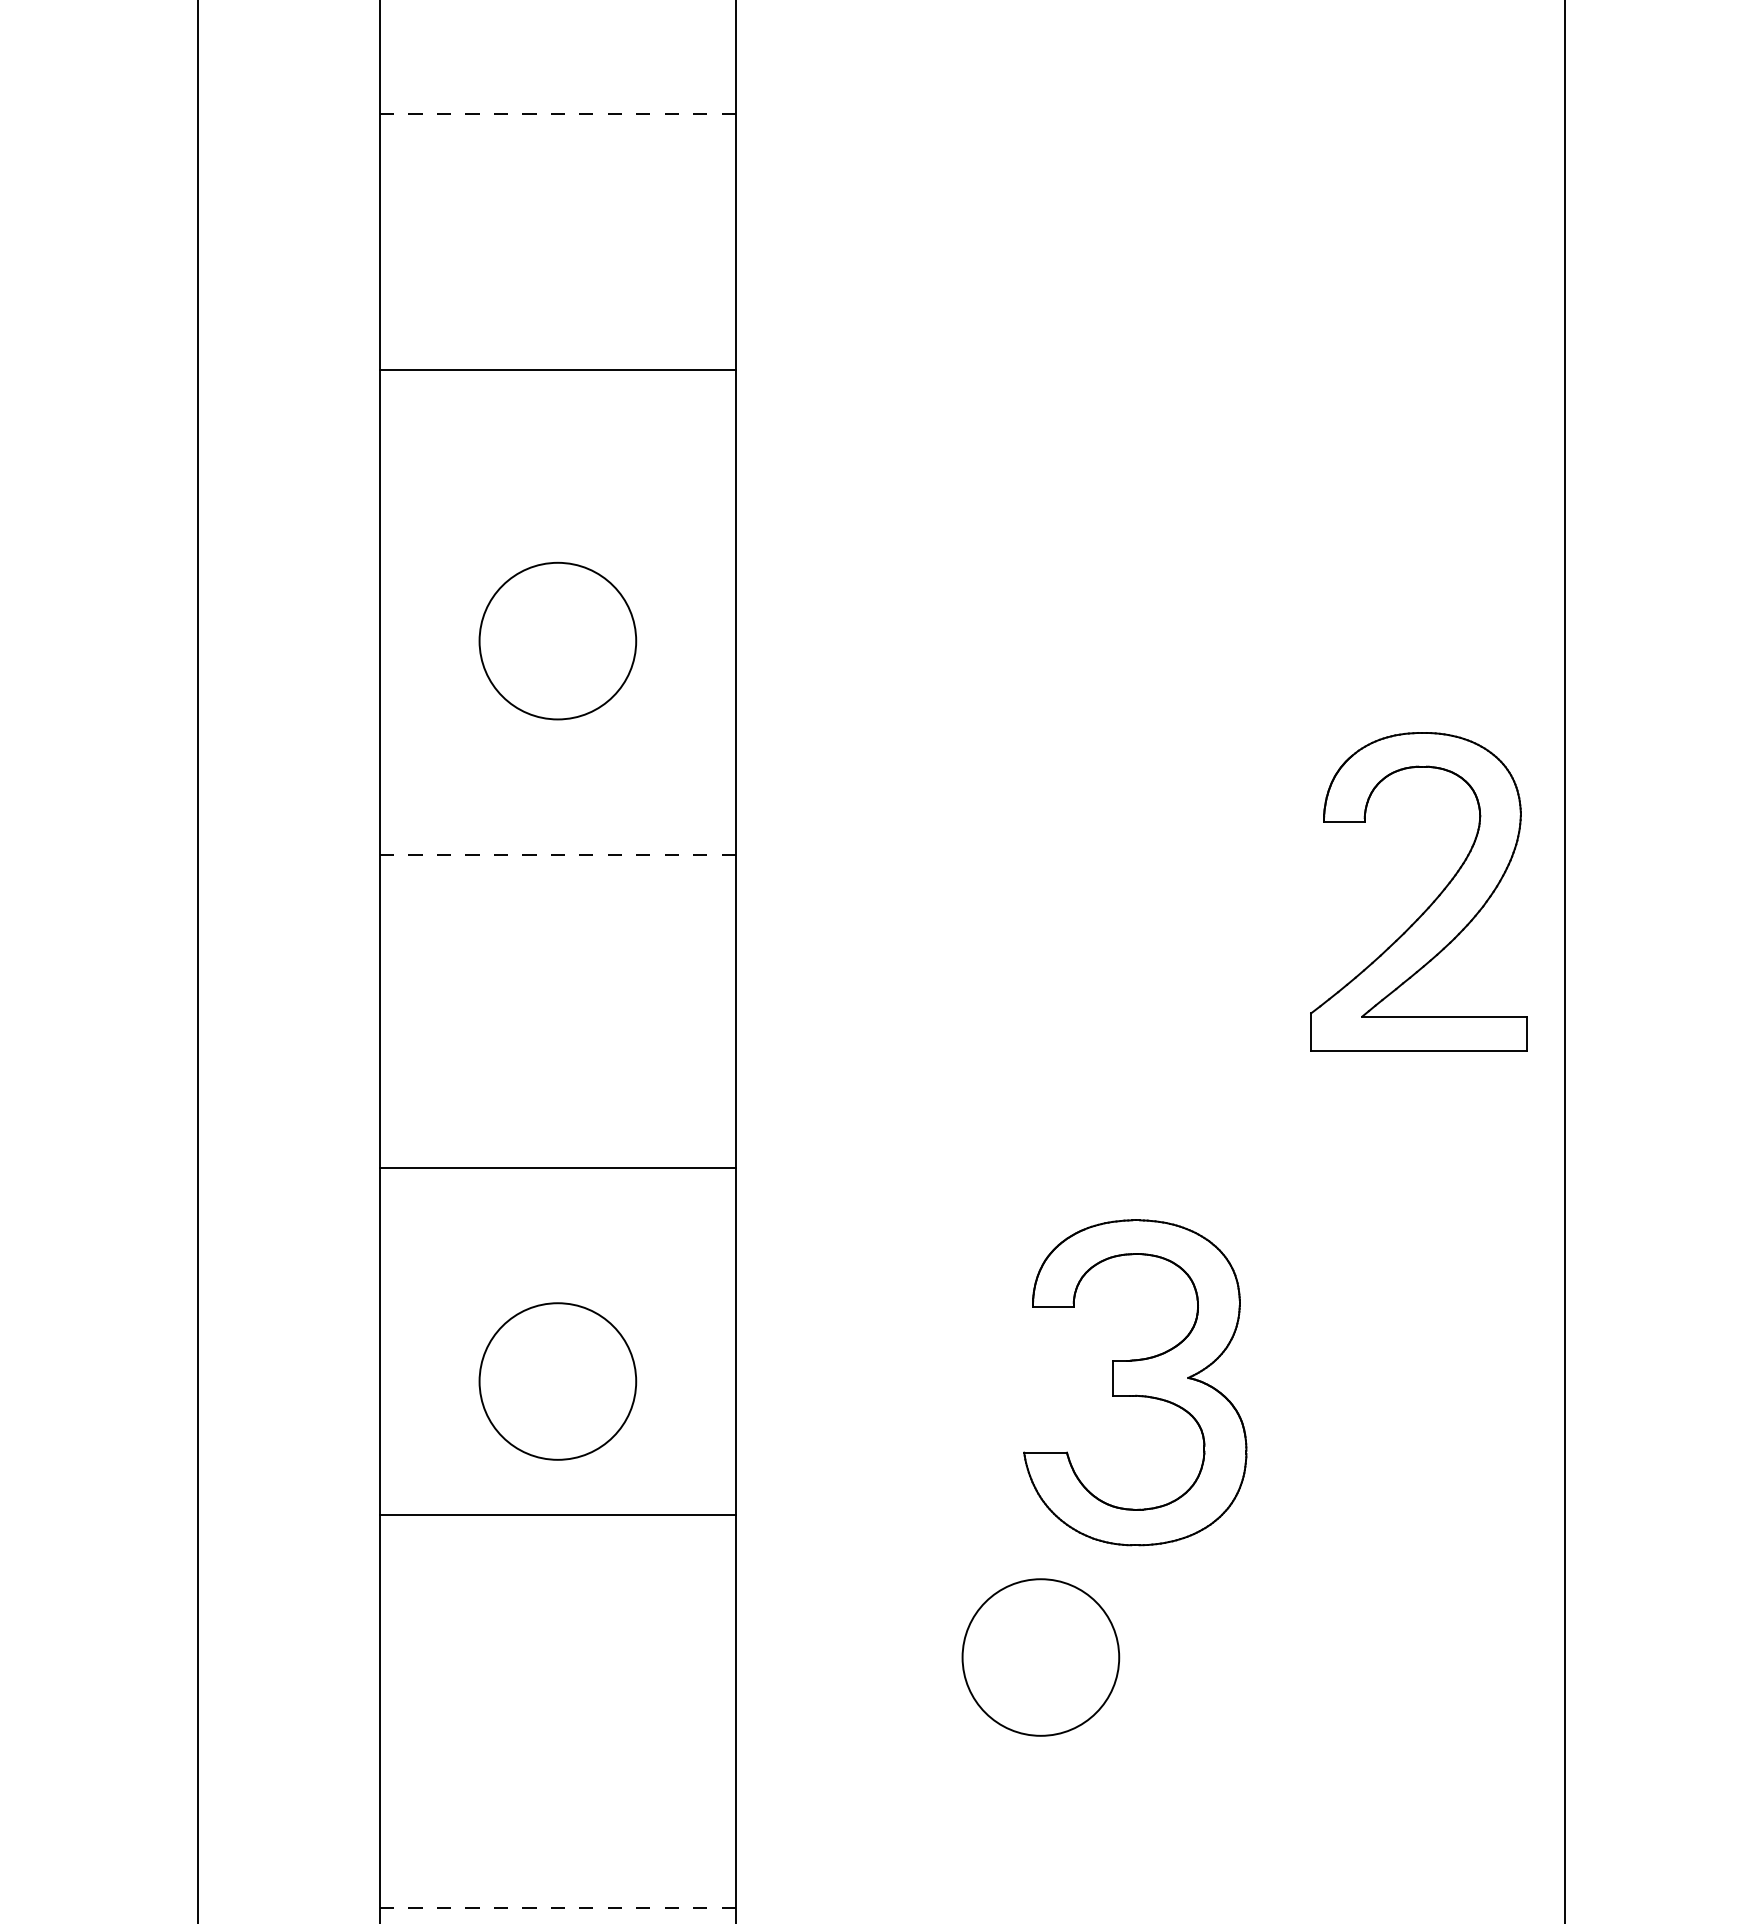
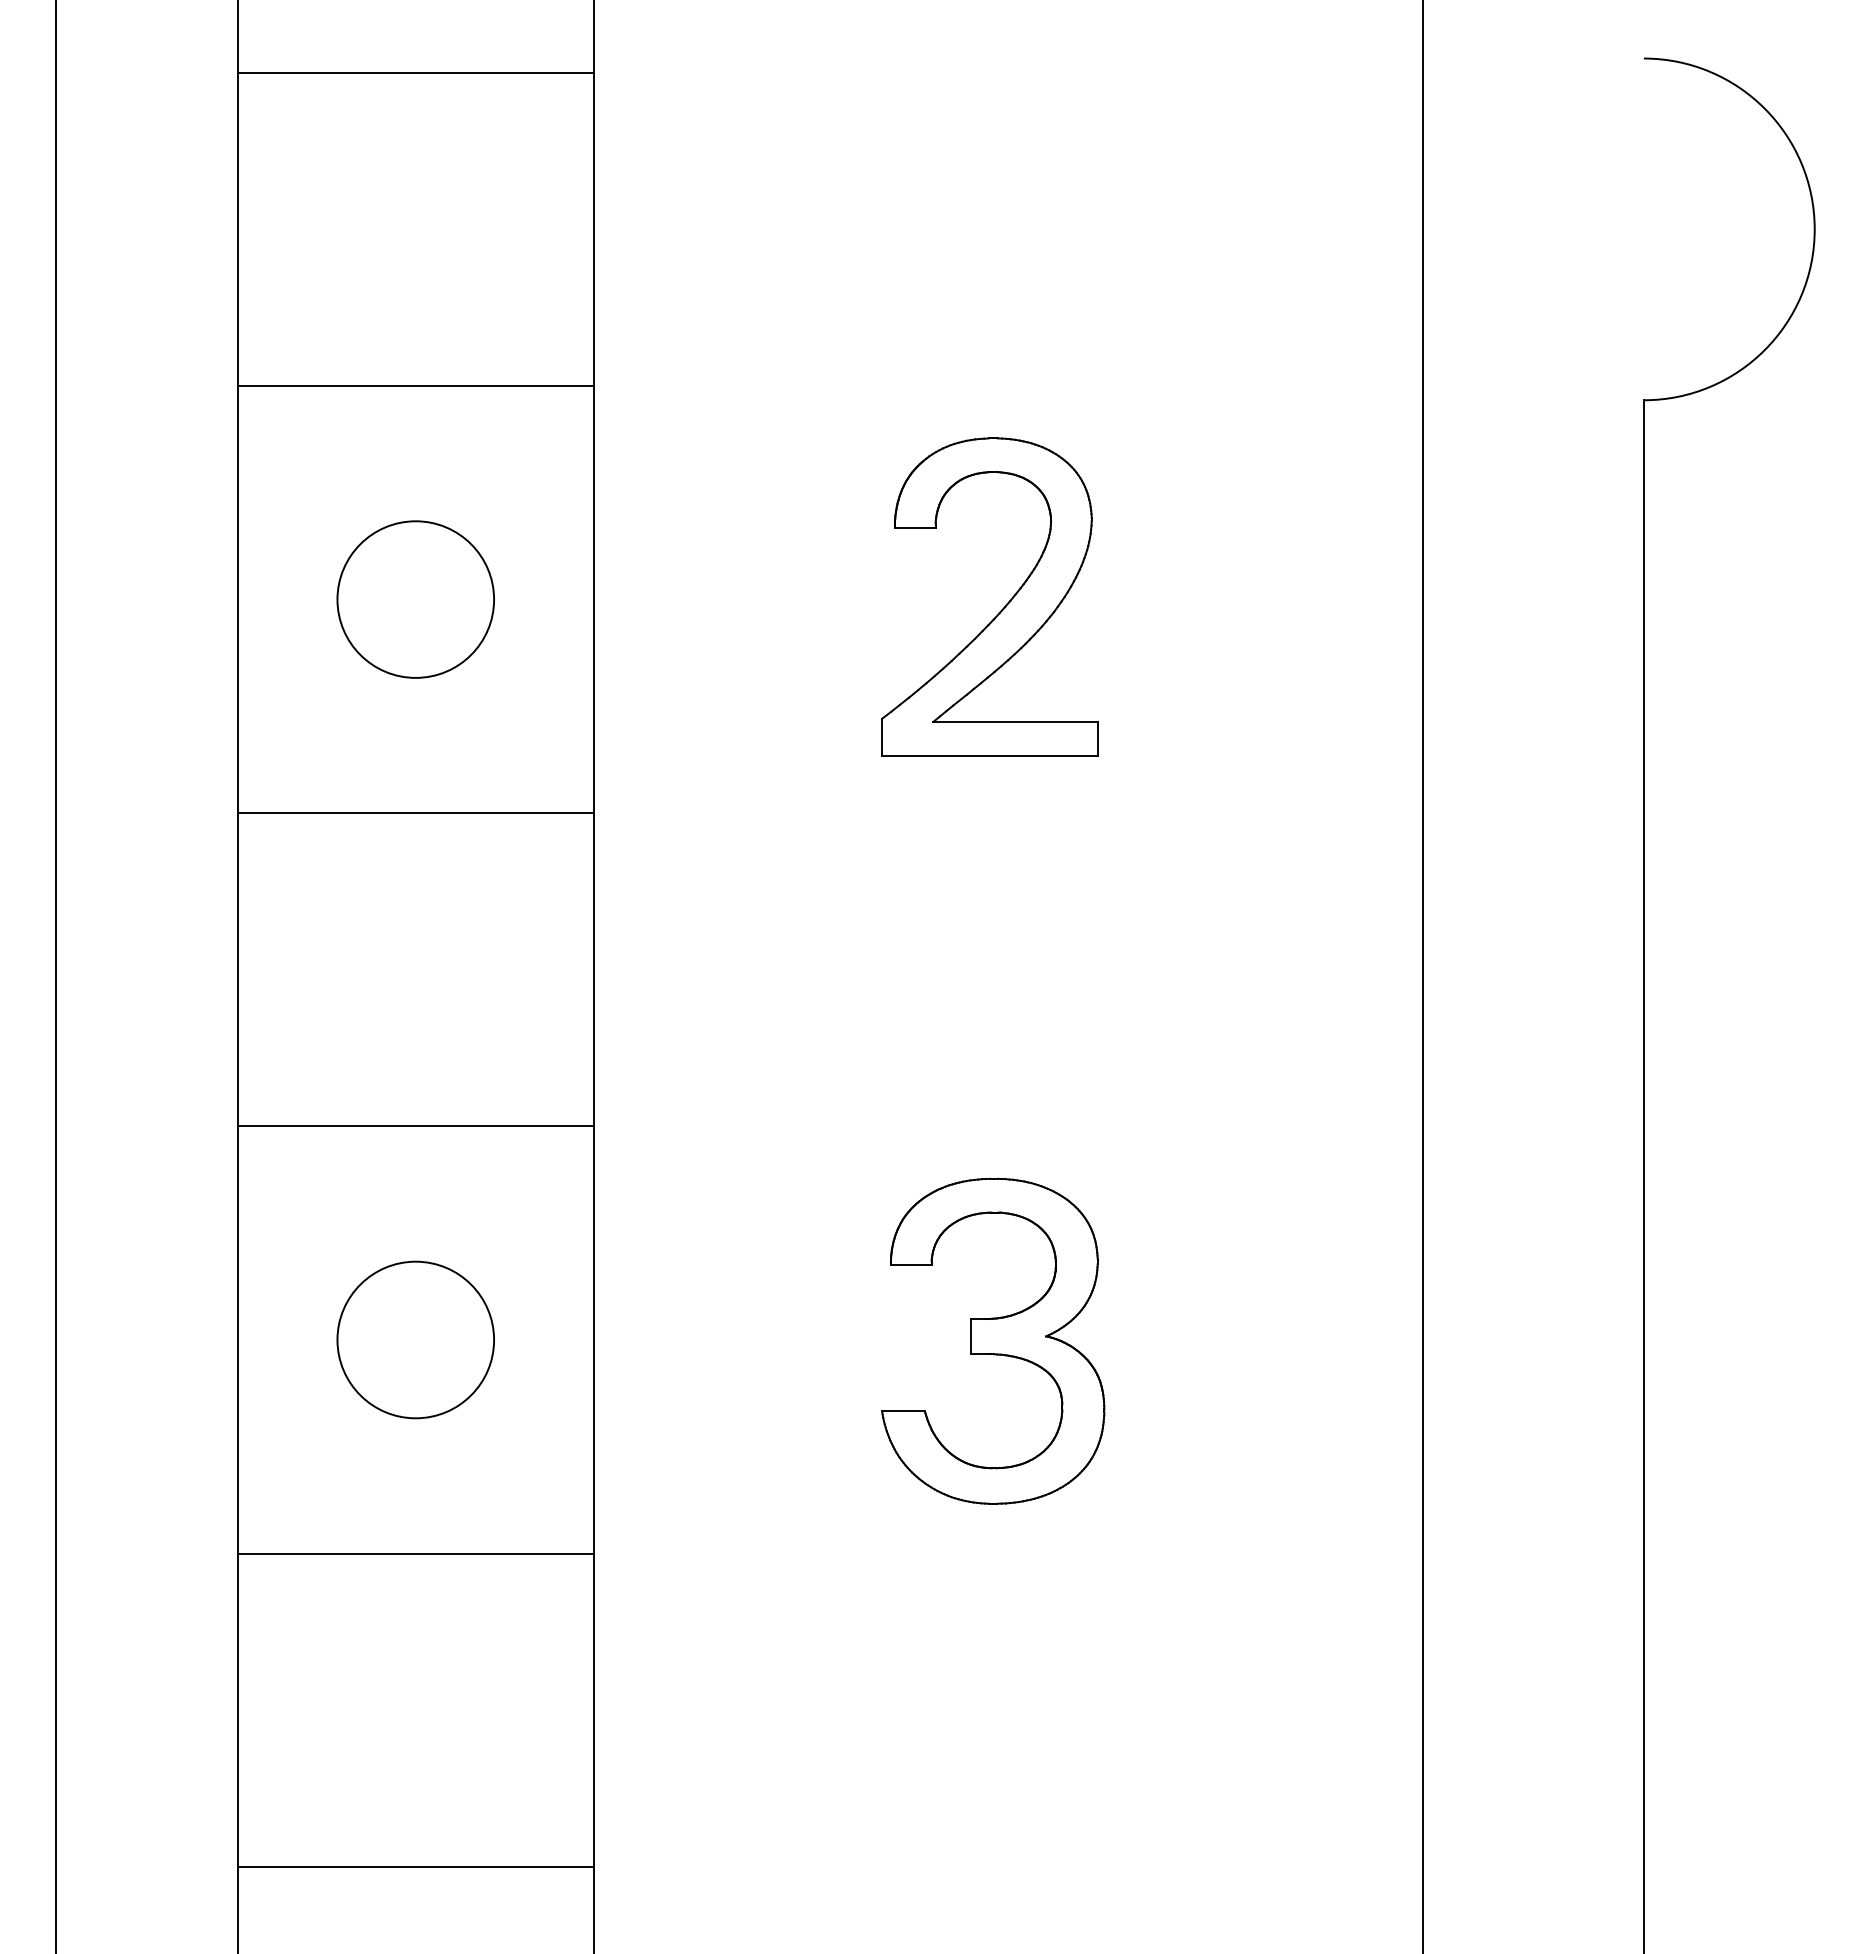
line: (557, 114) -> (415, 72), dashed -> solid
line: (557, 370) -> (415, 386), moved
line: (557, 855) -> (415, 813), dashed -> solid
part: (1431, 903) -> (1002, 608), moved
line: (557, 1515) -> (415, 1553), moved
circle: (1040, 1657) -> (898, 1615), removed
line: (557, 1908) -> (415, 1866), dashed -> solid

